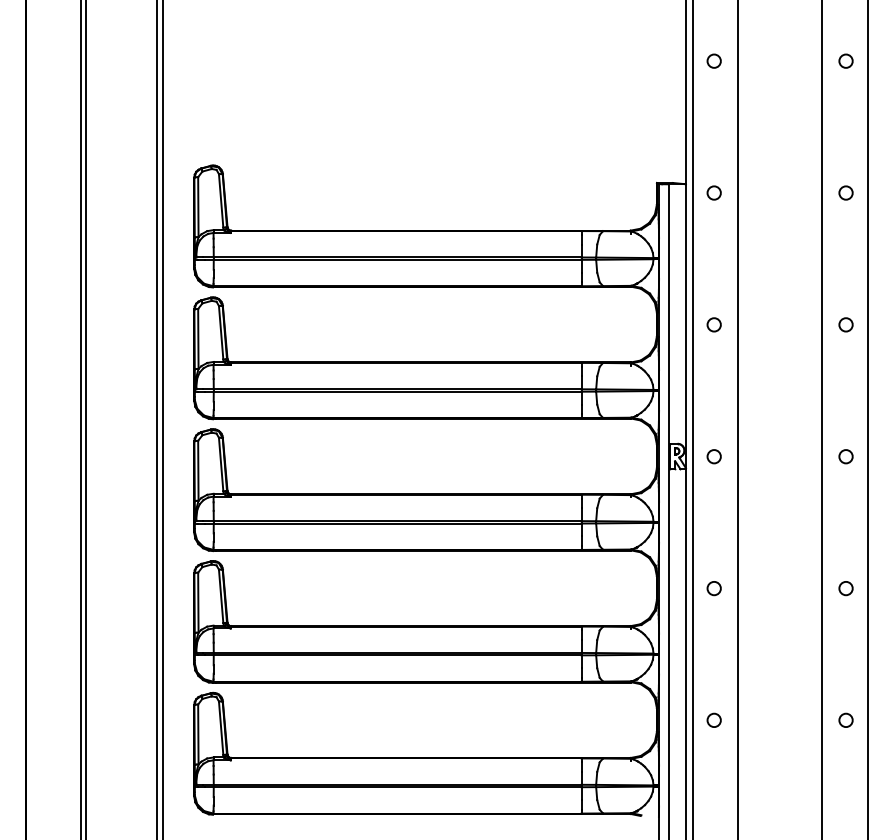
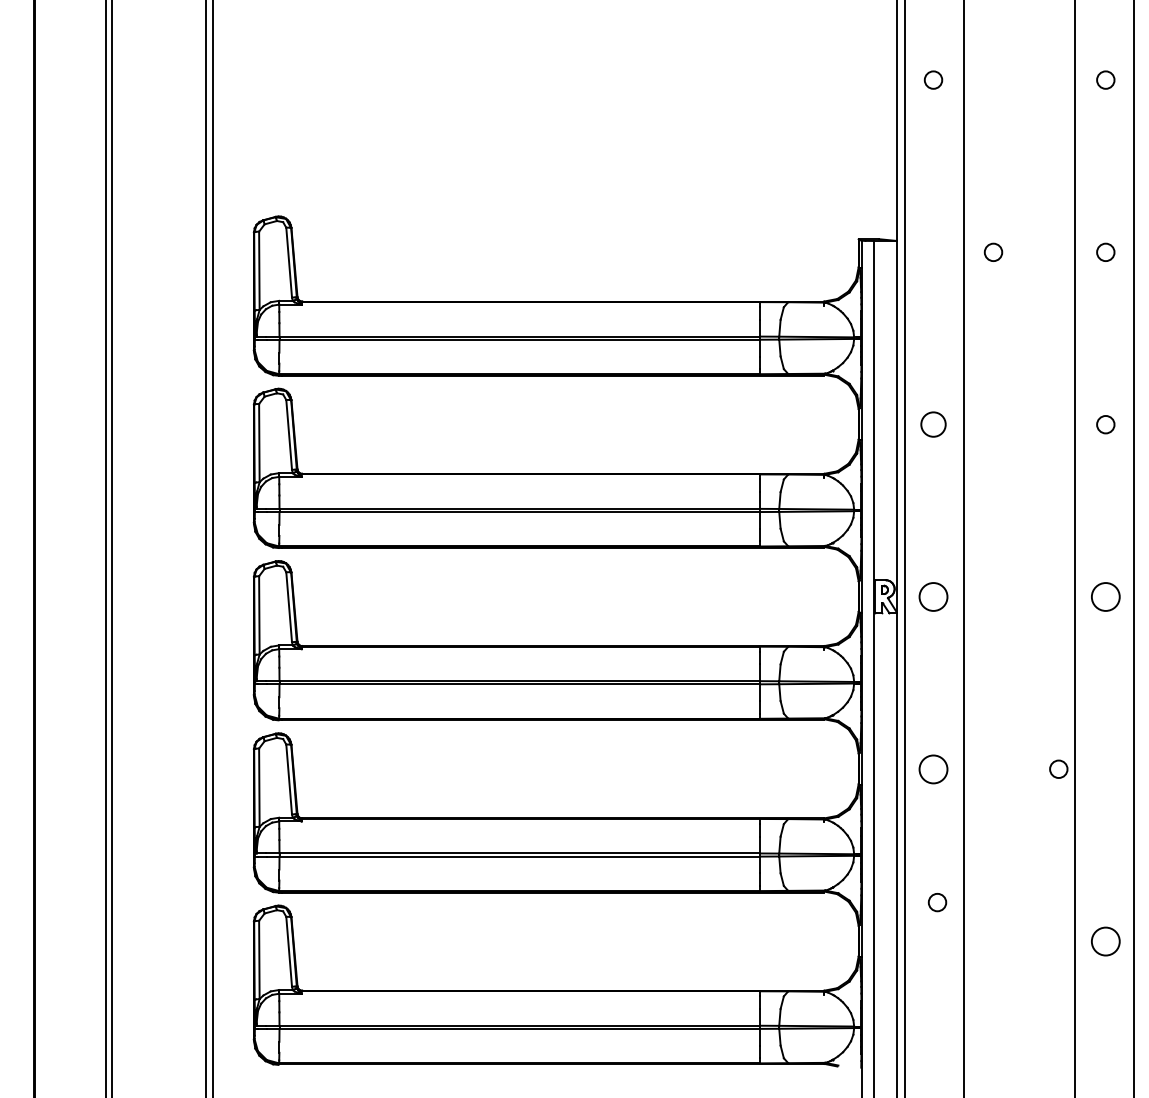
circle: (714, 192) -> (993, 251), moved
circle: (714, 324) -> (933, 424), size x1.4
circle: (714, 456) -> (933, 596), size x1.6
circle: (845, 456) -> (1105, 596), size x1.6
circle: (714, 587) -> (933, 768), size x1.6
circle: (845, 587) -> (1058, 768), moved
circle: (714, 720) -> (937, 902), moved
circle: (845, 720) -> (1105, 941), size x1.6

